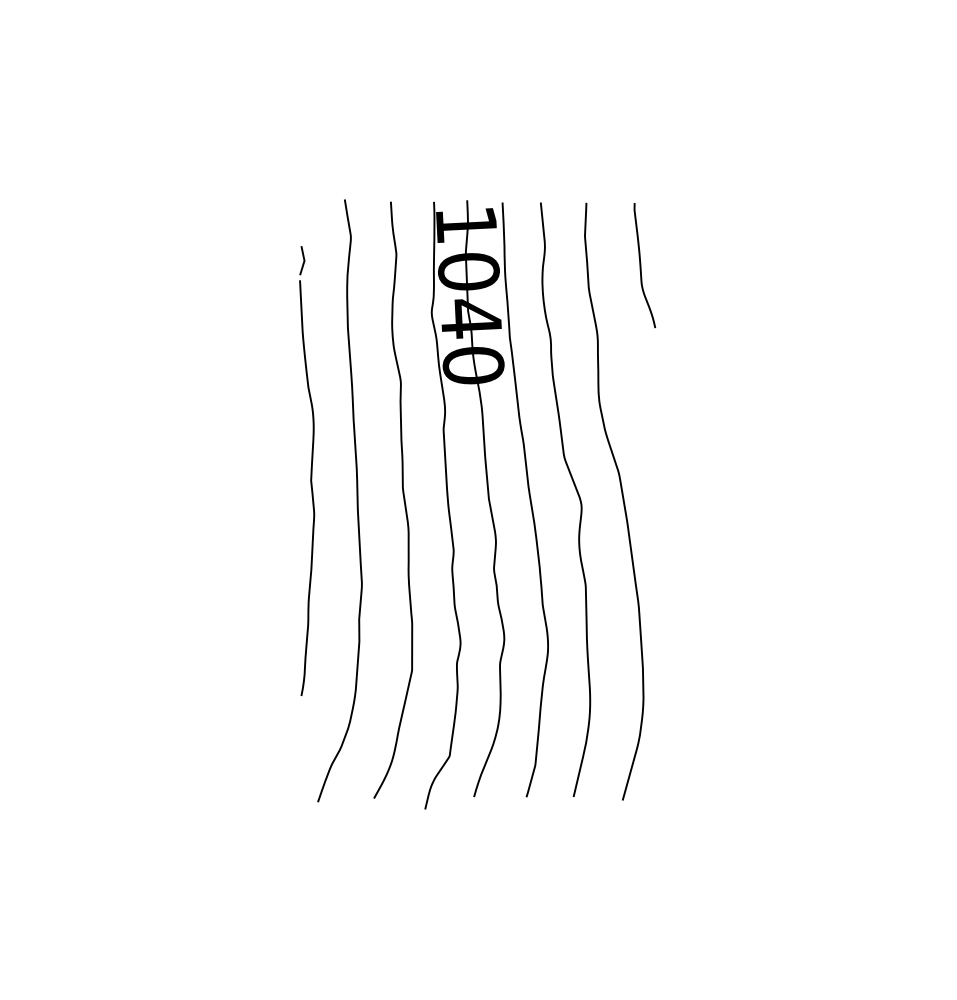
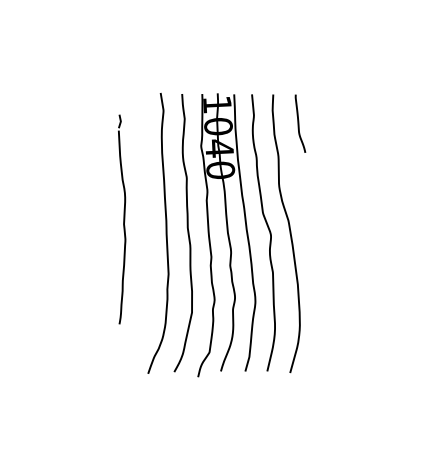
part: (307, 471) -> (122, 219), moved

